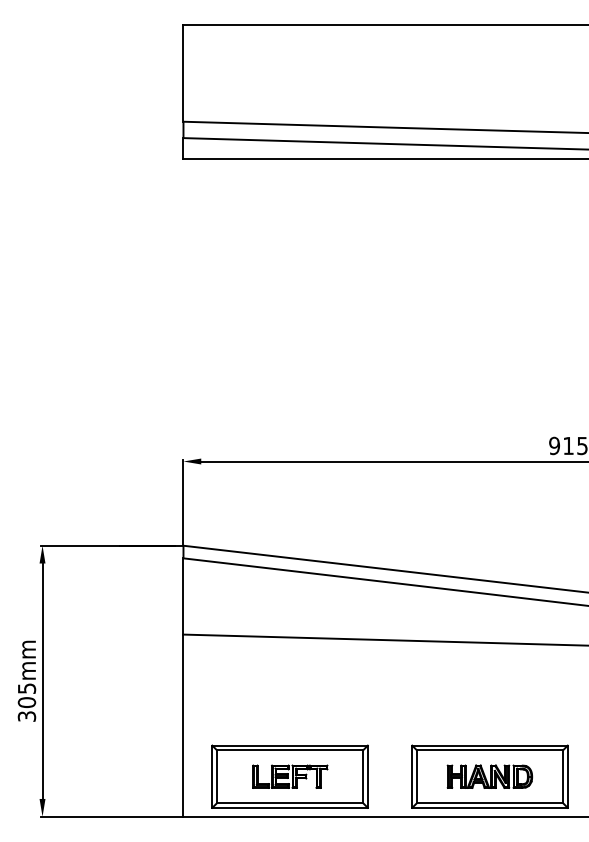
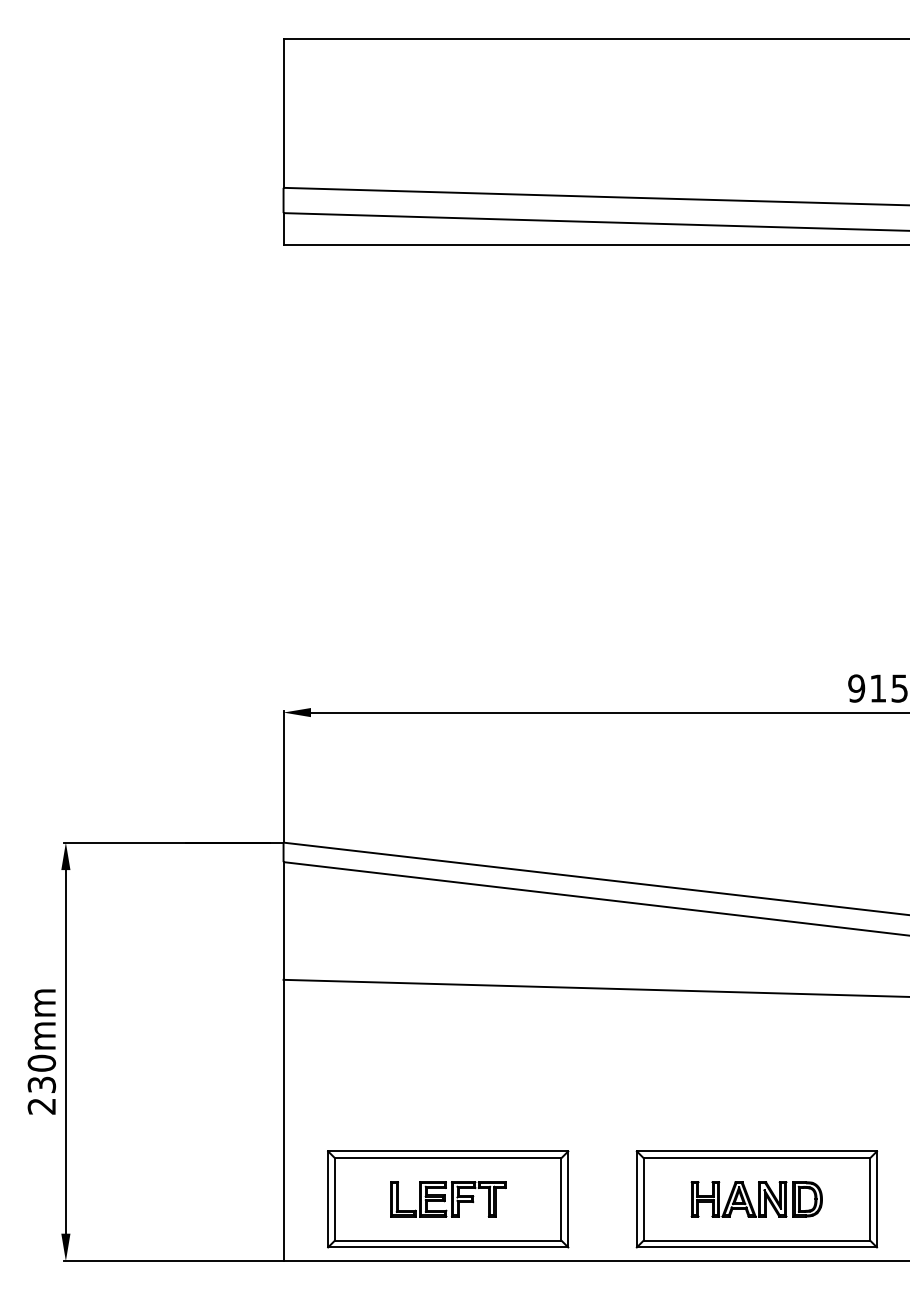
text: (26, 702) -> (41, 1084), 305mm -> 230mm

